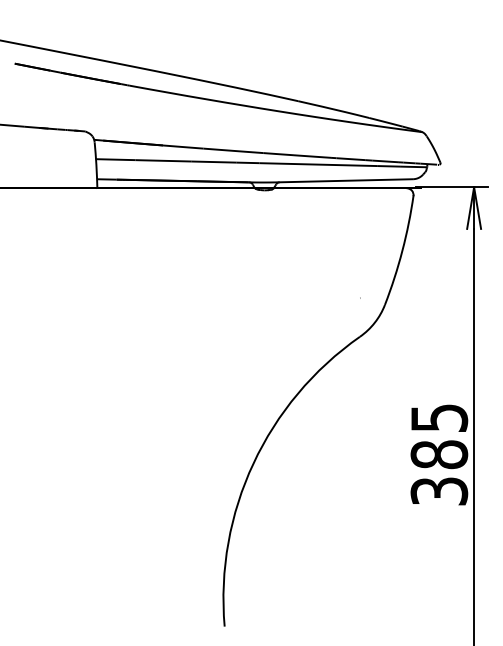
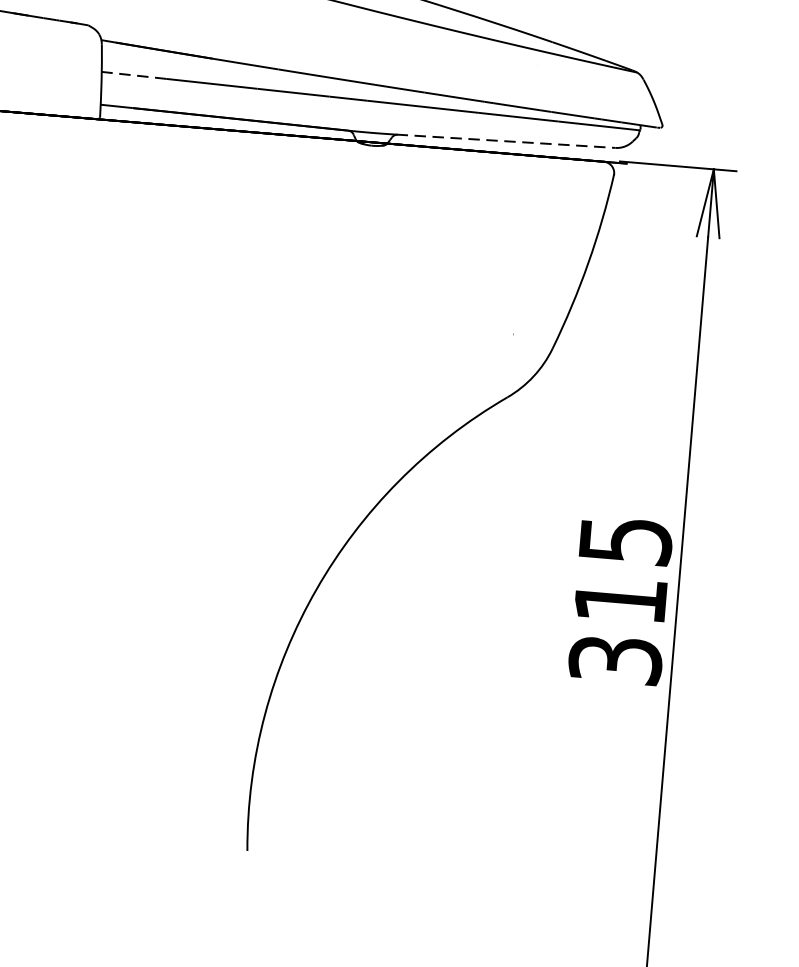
line: (115, 159) -> (133, 75), solid -> dashed
line: (346, 180) -> (506, 140), solid -> dashed
text: (439, 454) -> (620, 599), 385 -> 315

